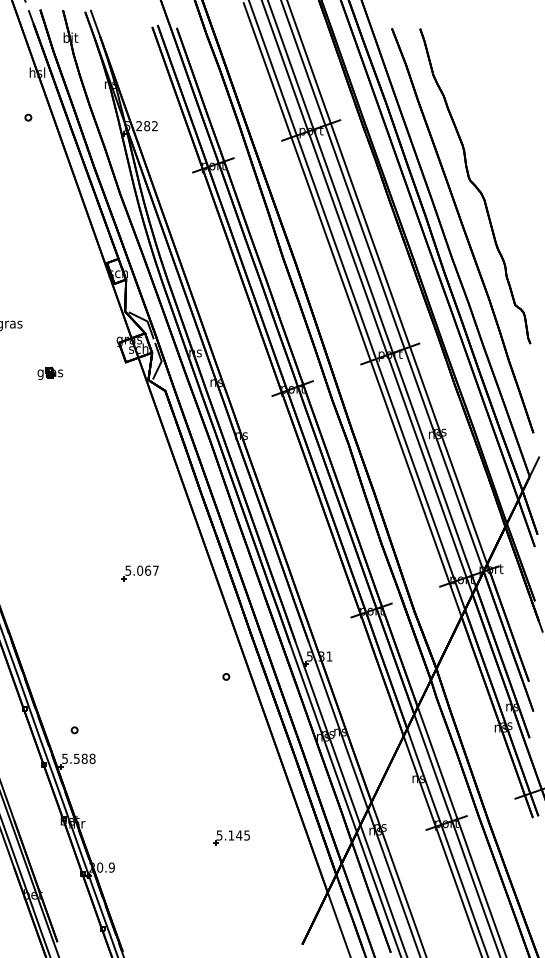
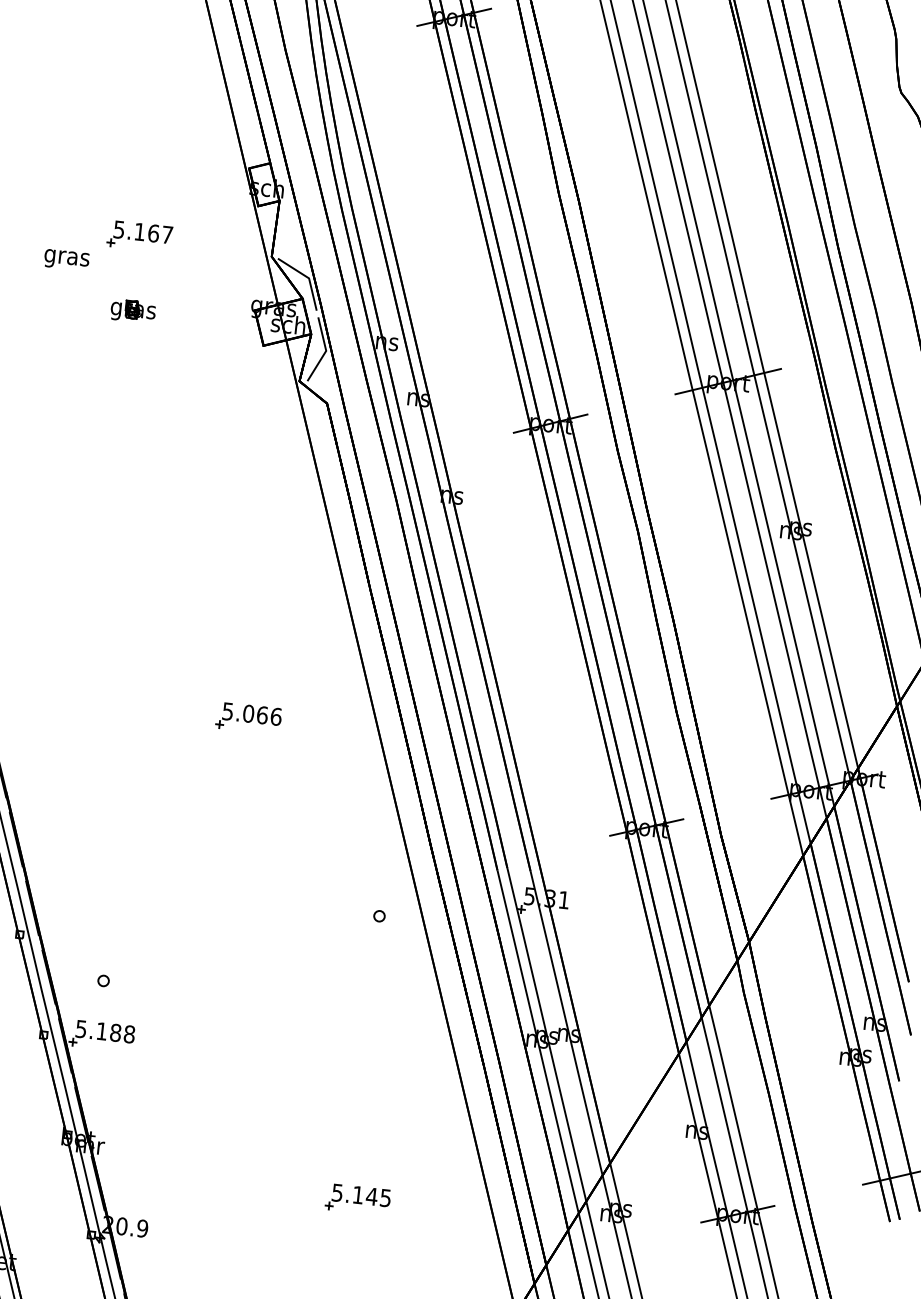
part: (49, 308) -> (139, 237), added
part: (50, 372) -> (133, 309), moved
text: (155, 570) -> (275, 716), 5.067 -> 5.066
text: (76, 758) -> (101, 1030), 5.588 -> 5.188

